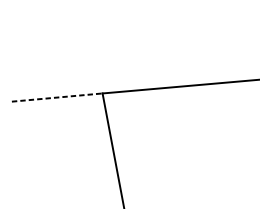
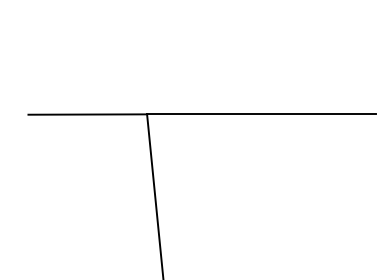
line: (57, 97) -> (88, 114), dashed -> solid

